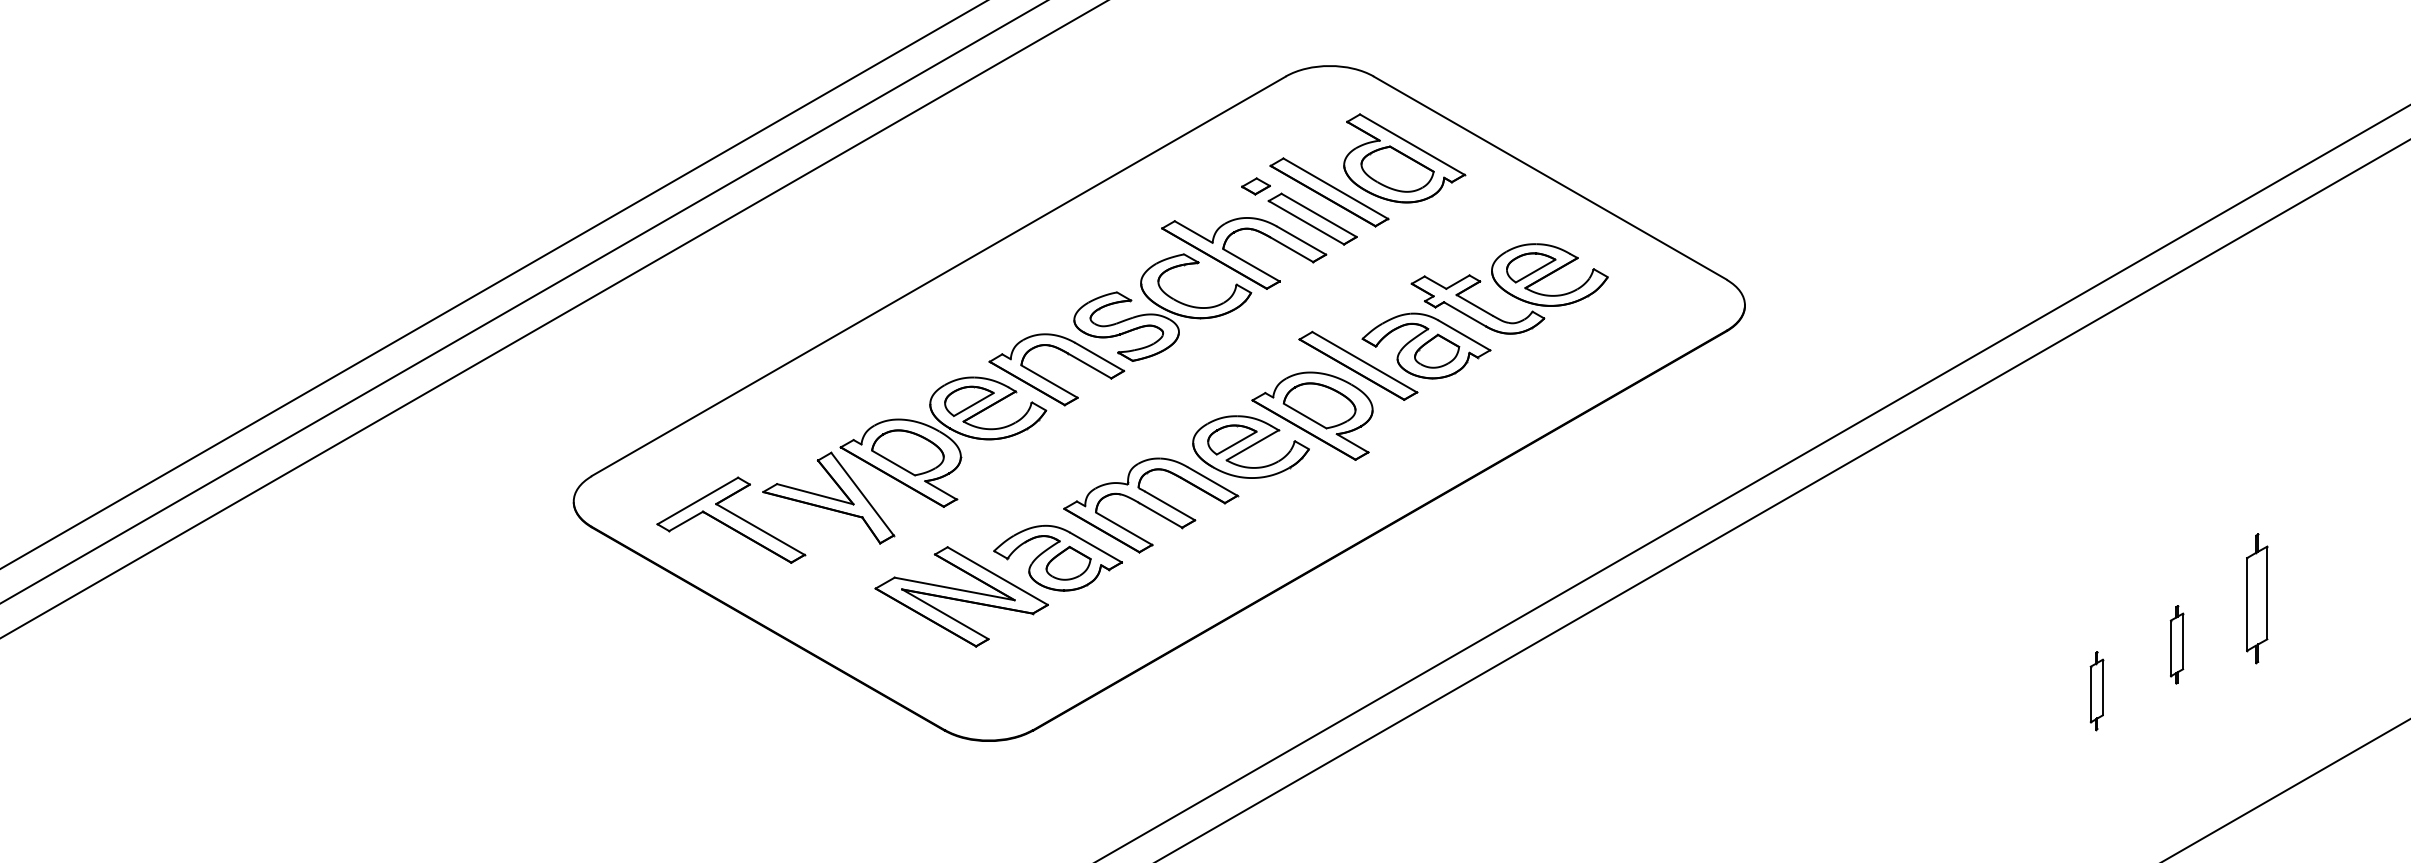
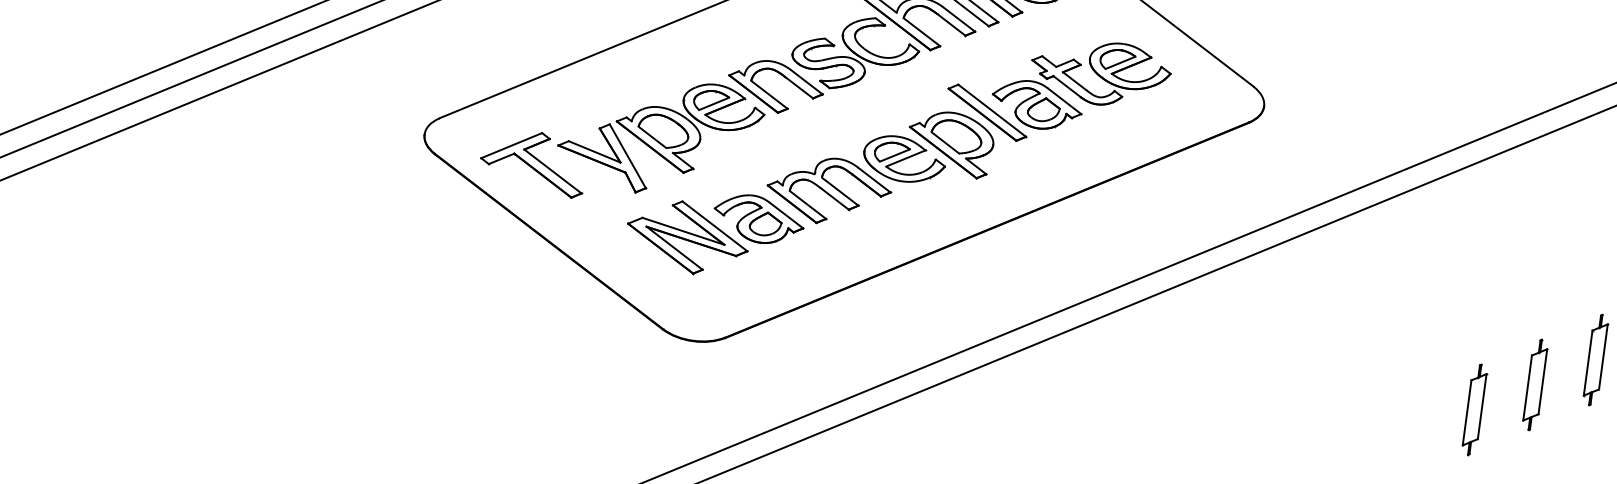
part: (2176, 644) -> (1534, 384), size x1.67
part: (2096, 690) -> (1474, 409), size x1.67

